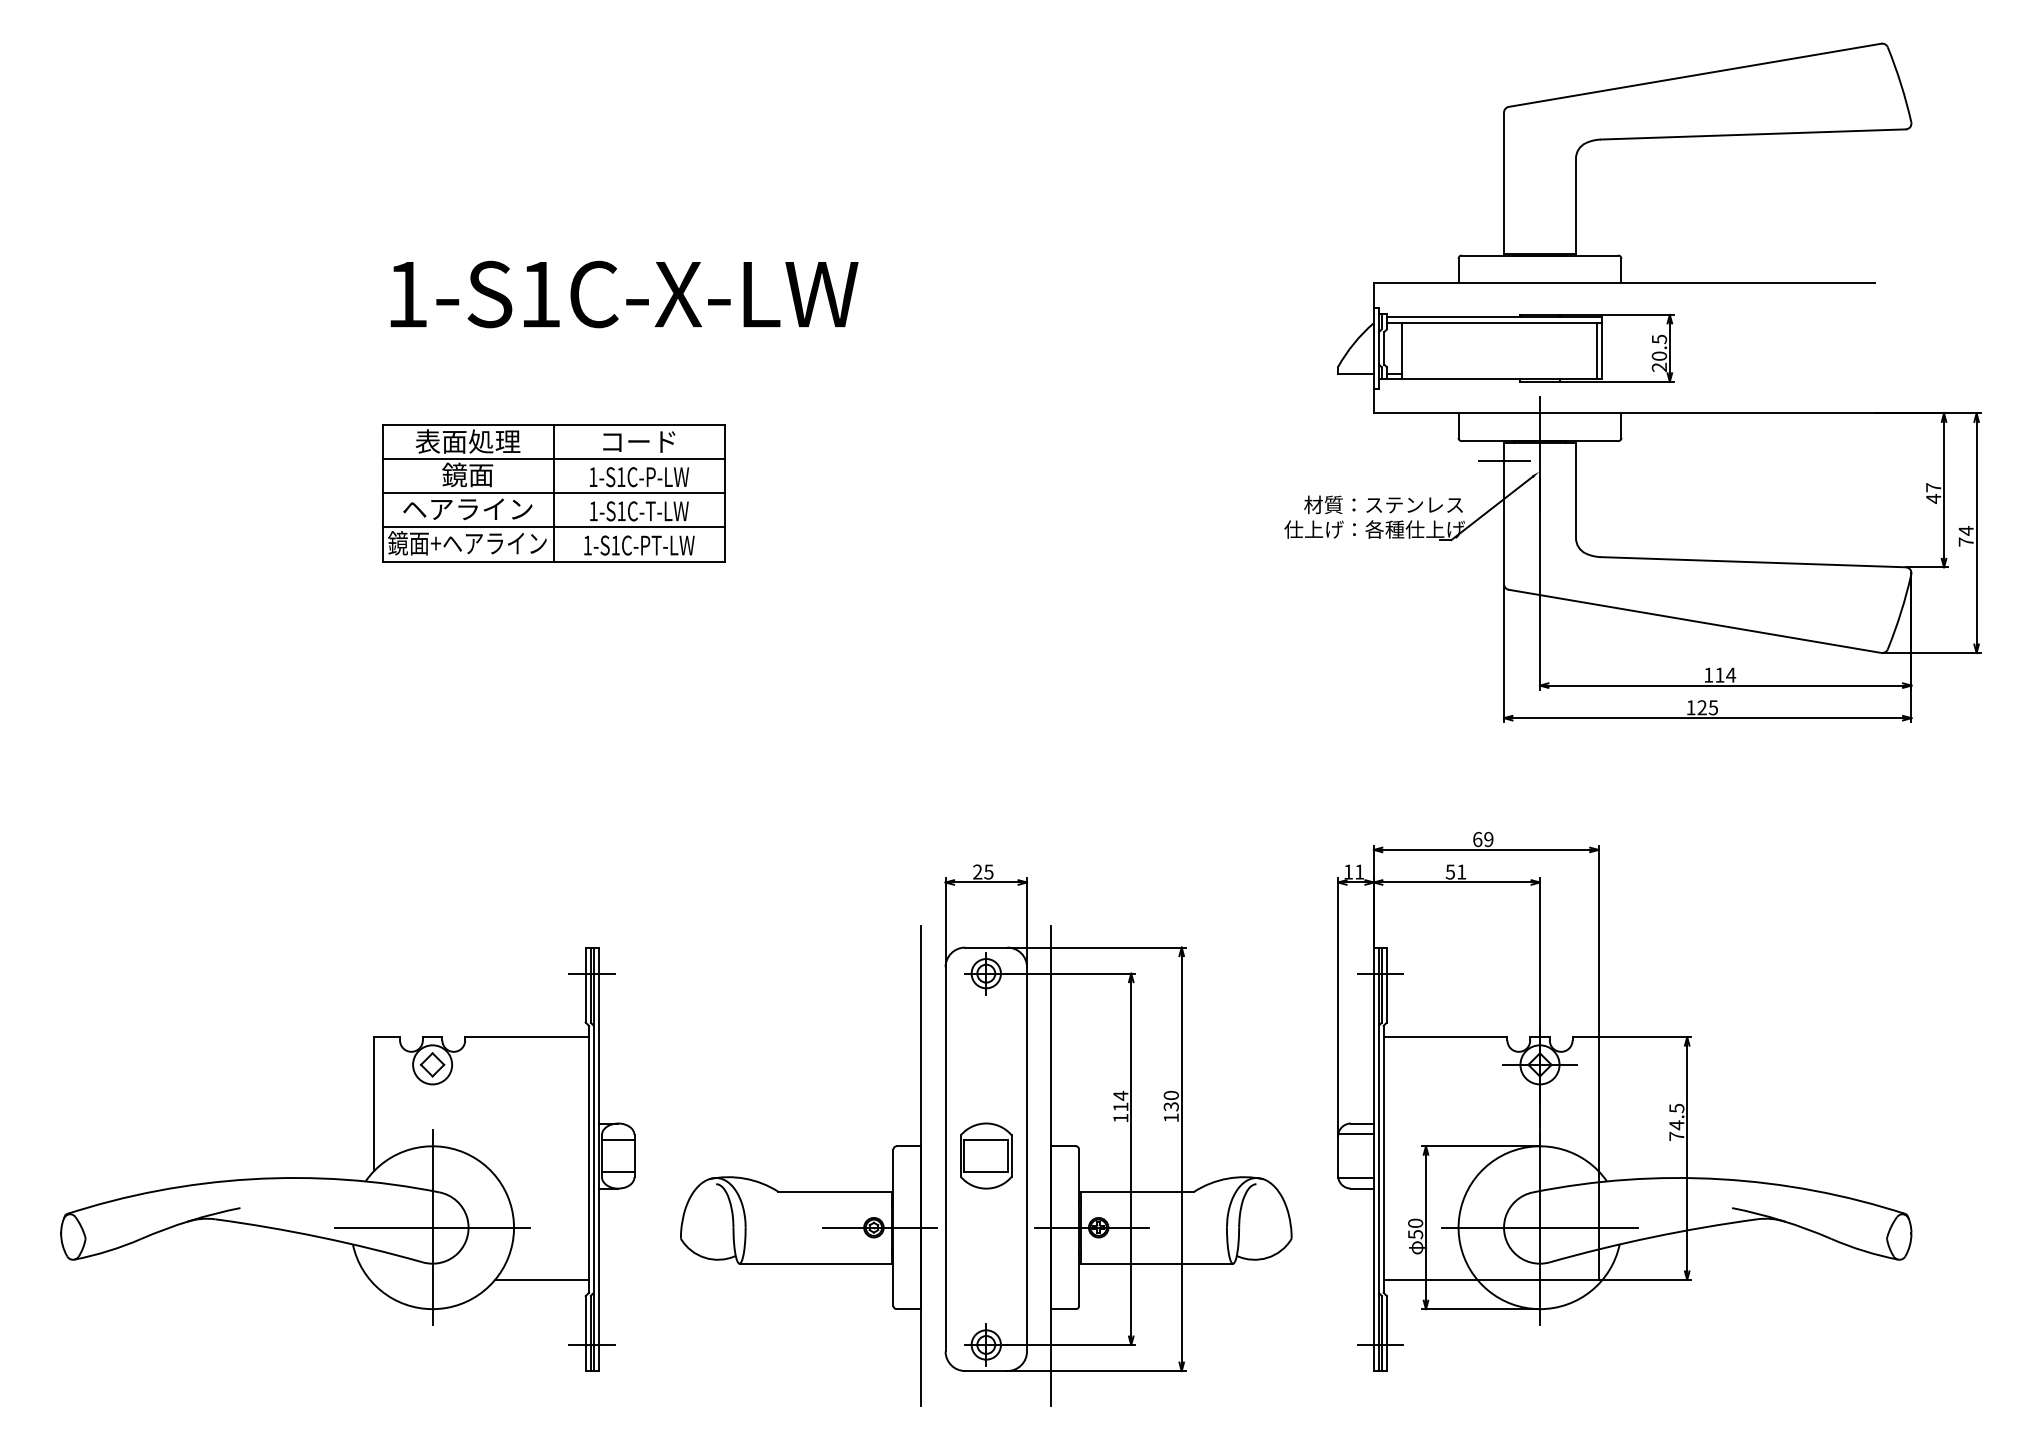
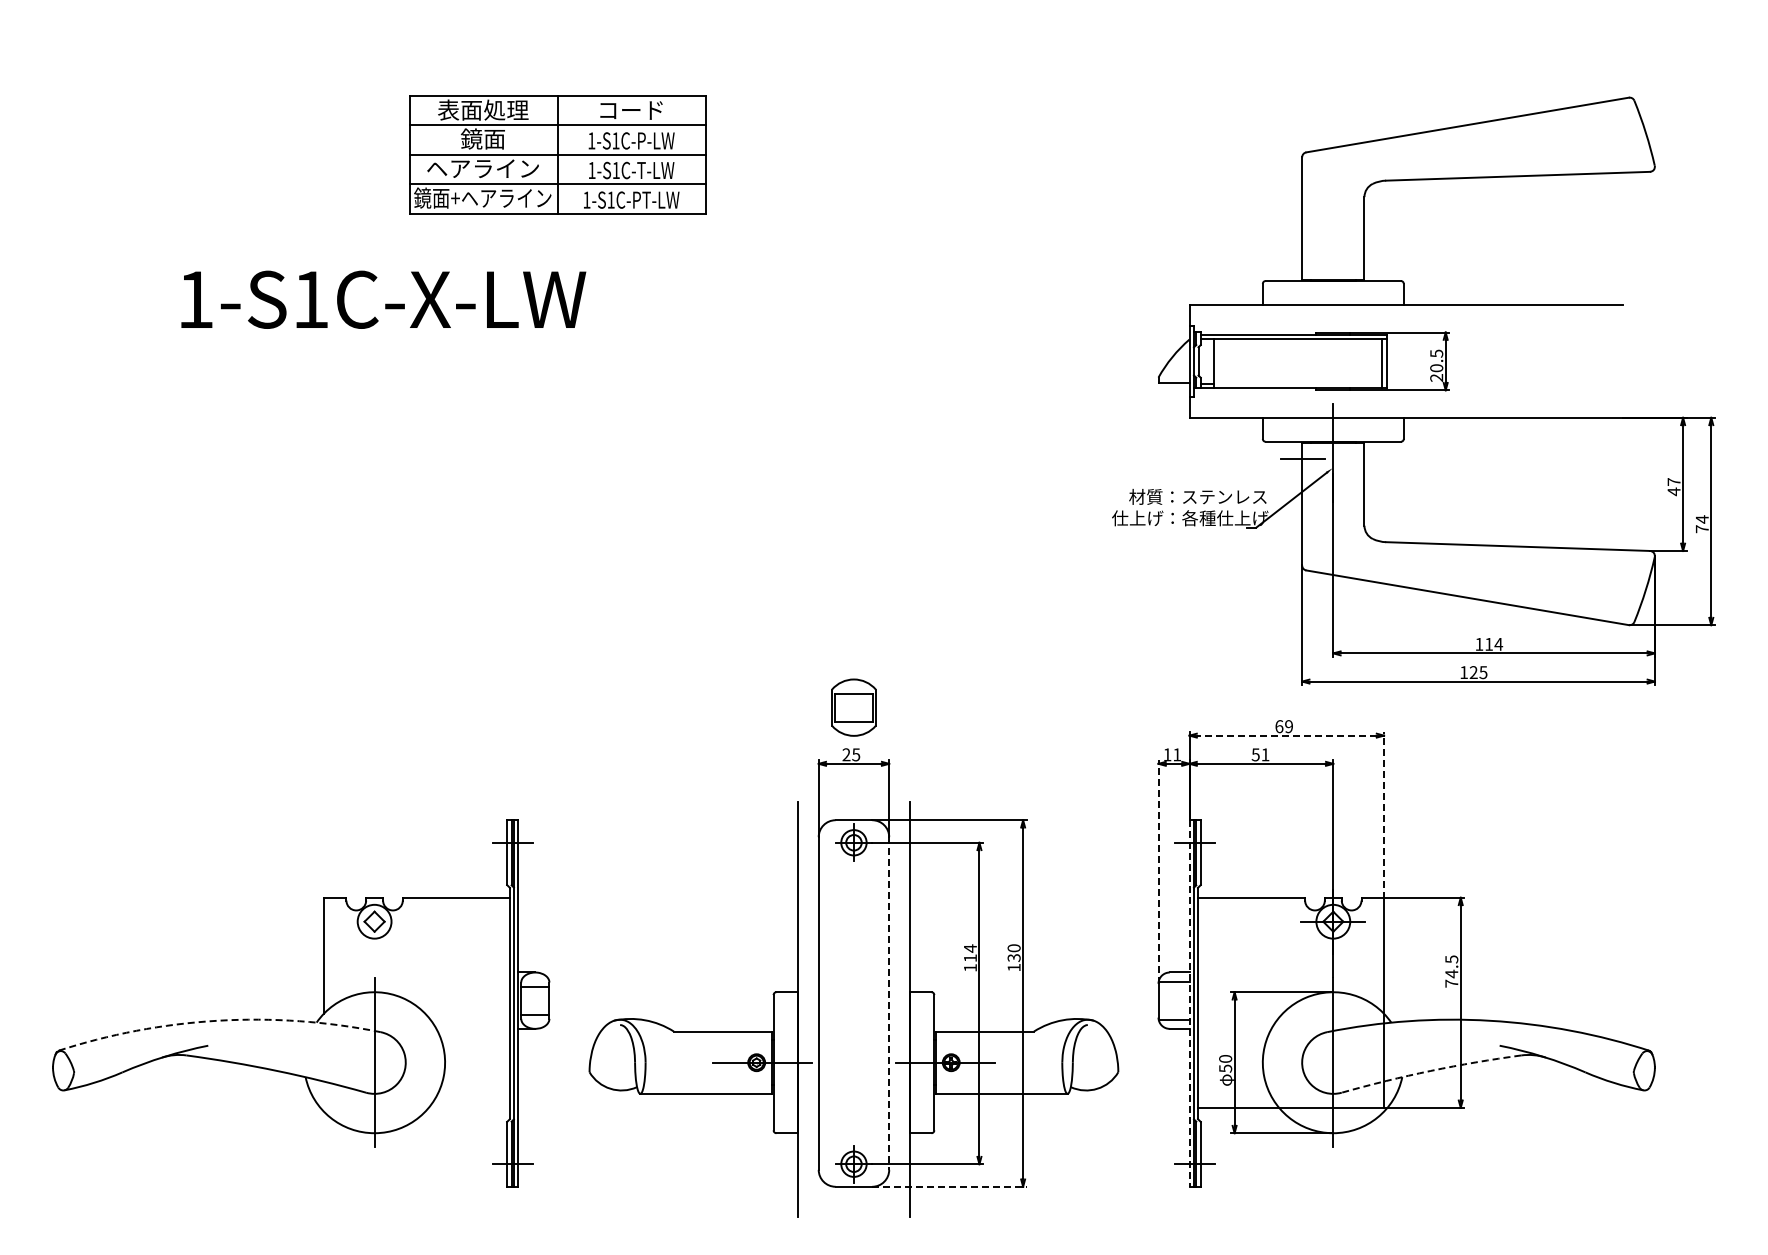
text: (624, 294) -> (383, 299), moved
part: (1632, 381) -> (1413, 390), moved
part: (553, 492) -> (557, 154), moved
line: (1485, 849) -> (1286, 735), solid -> dashed
line: (1599, 942) -> (1384, 815), solid -> dashed
line: (1338, 1006) -> (1158, 871), solid -> dashed
part: (985, 1155) -> (853, 707), moved
line: (1027, 1160) -> (889, 1004), solid -> dashed
line: (1373, 1160) -> (1189, 1004), solid -> dashed
arc: (251, 1178) -> (217, 1020), solid -> dashed
line: (432, 1227) -> (374, 1062), removed
line: (1539, 1227) -> (1332, 1062), removed
arc: (1652, 1236) -> (1430, 1070), solid -> dashed
line: (541, 1279) -> (468, 1107), removed
line: (1097, 1370) -> (950, 1186), solid -> dashed

